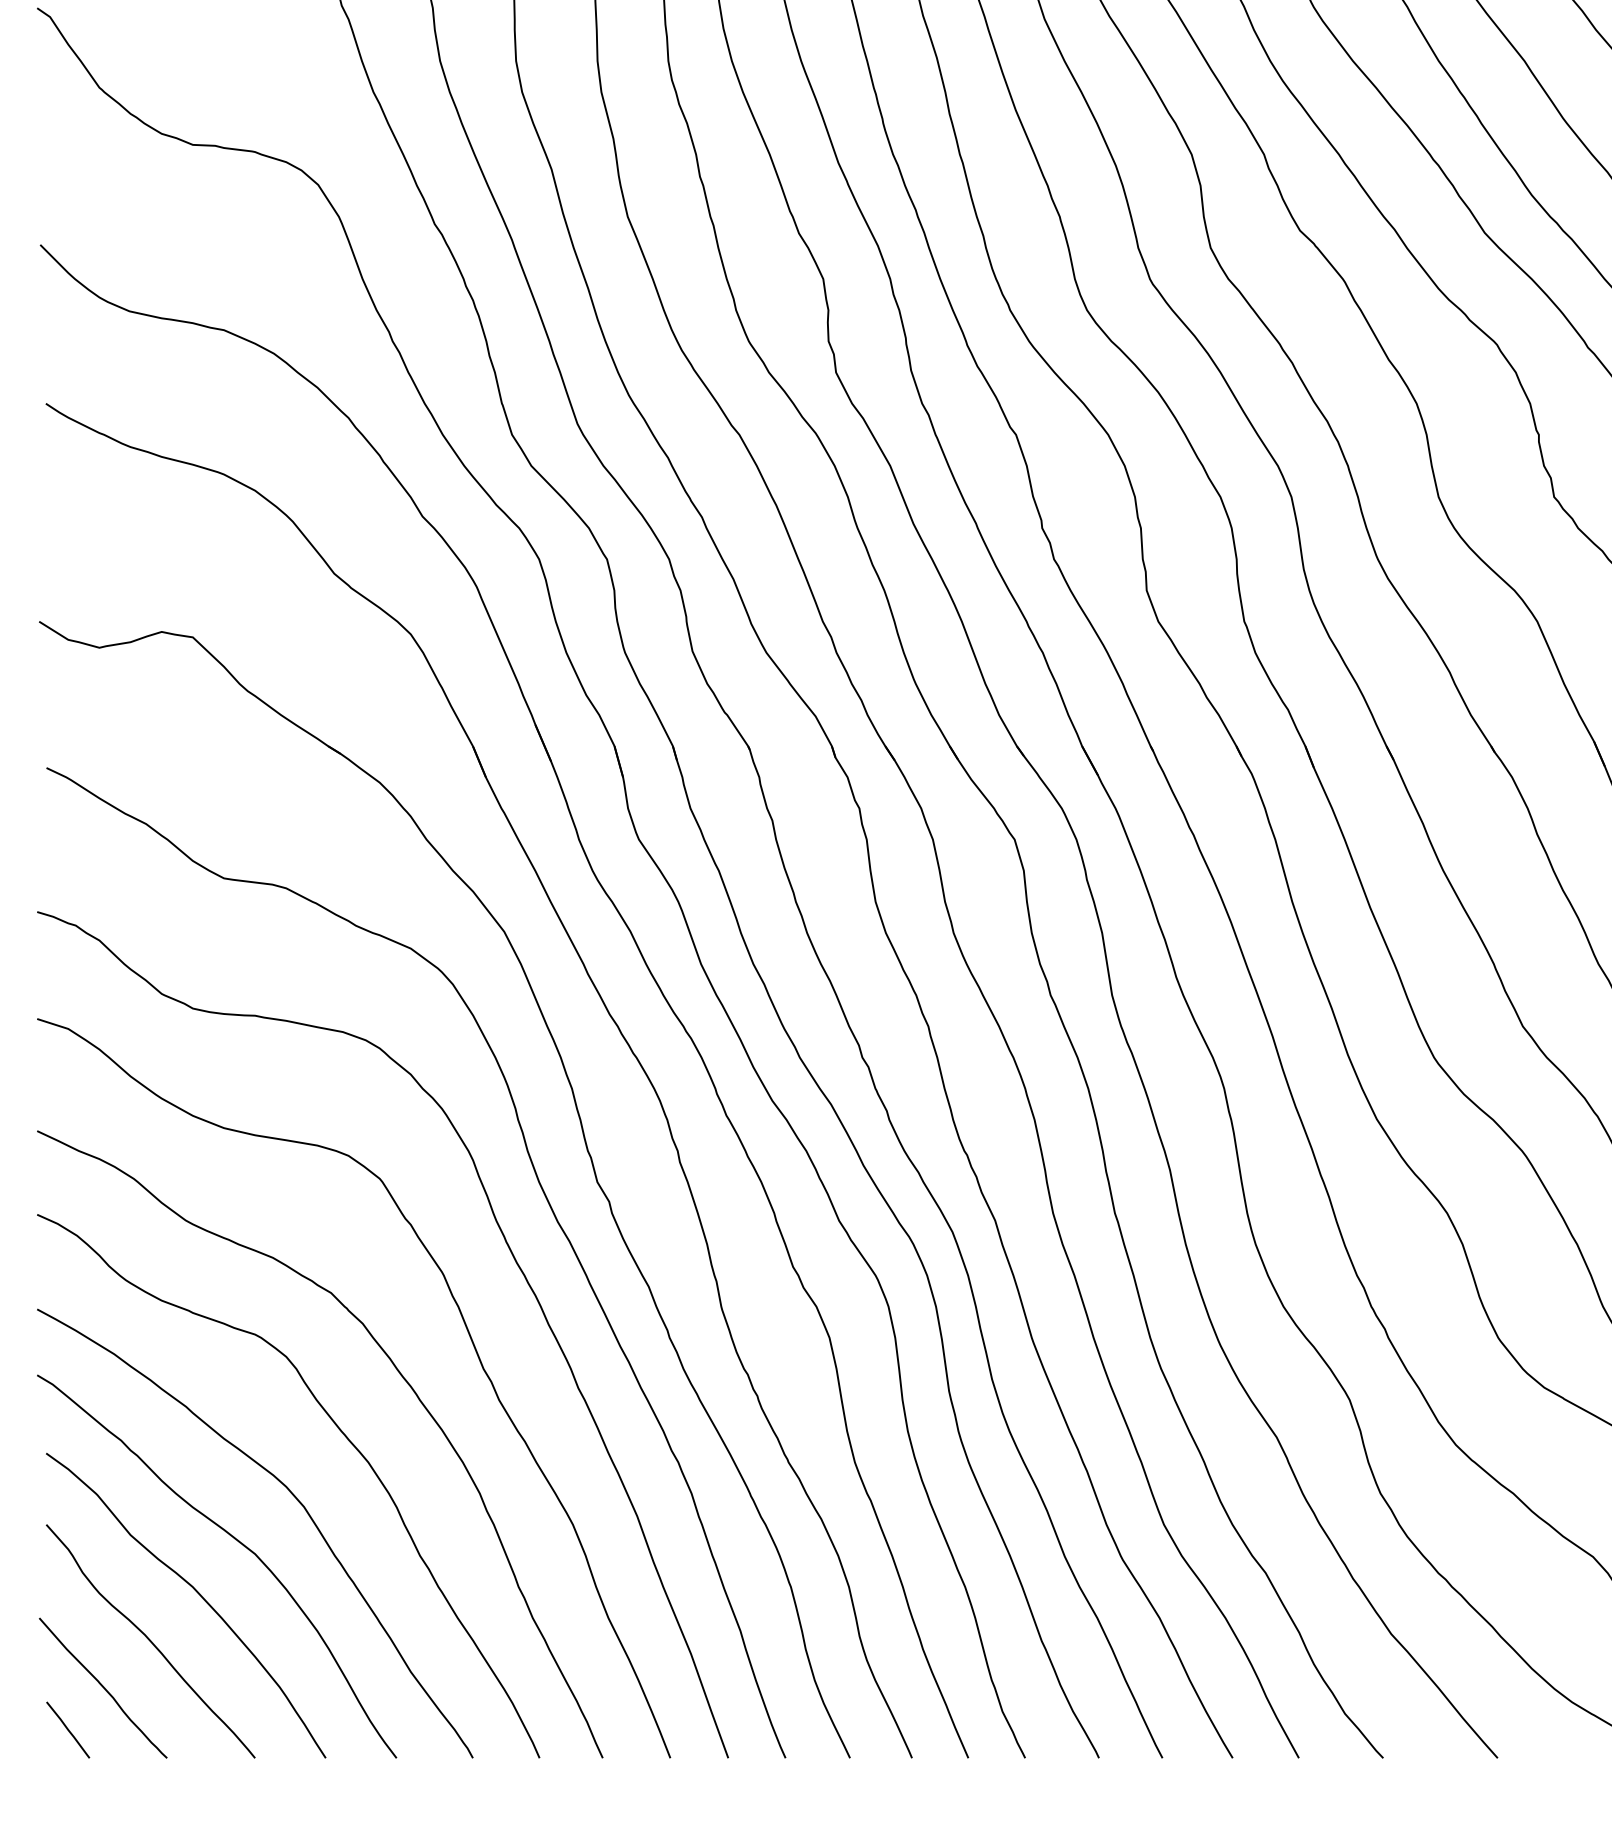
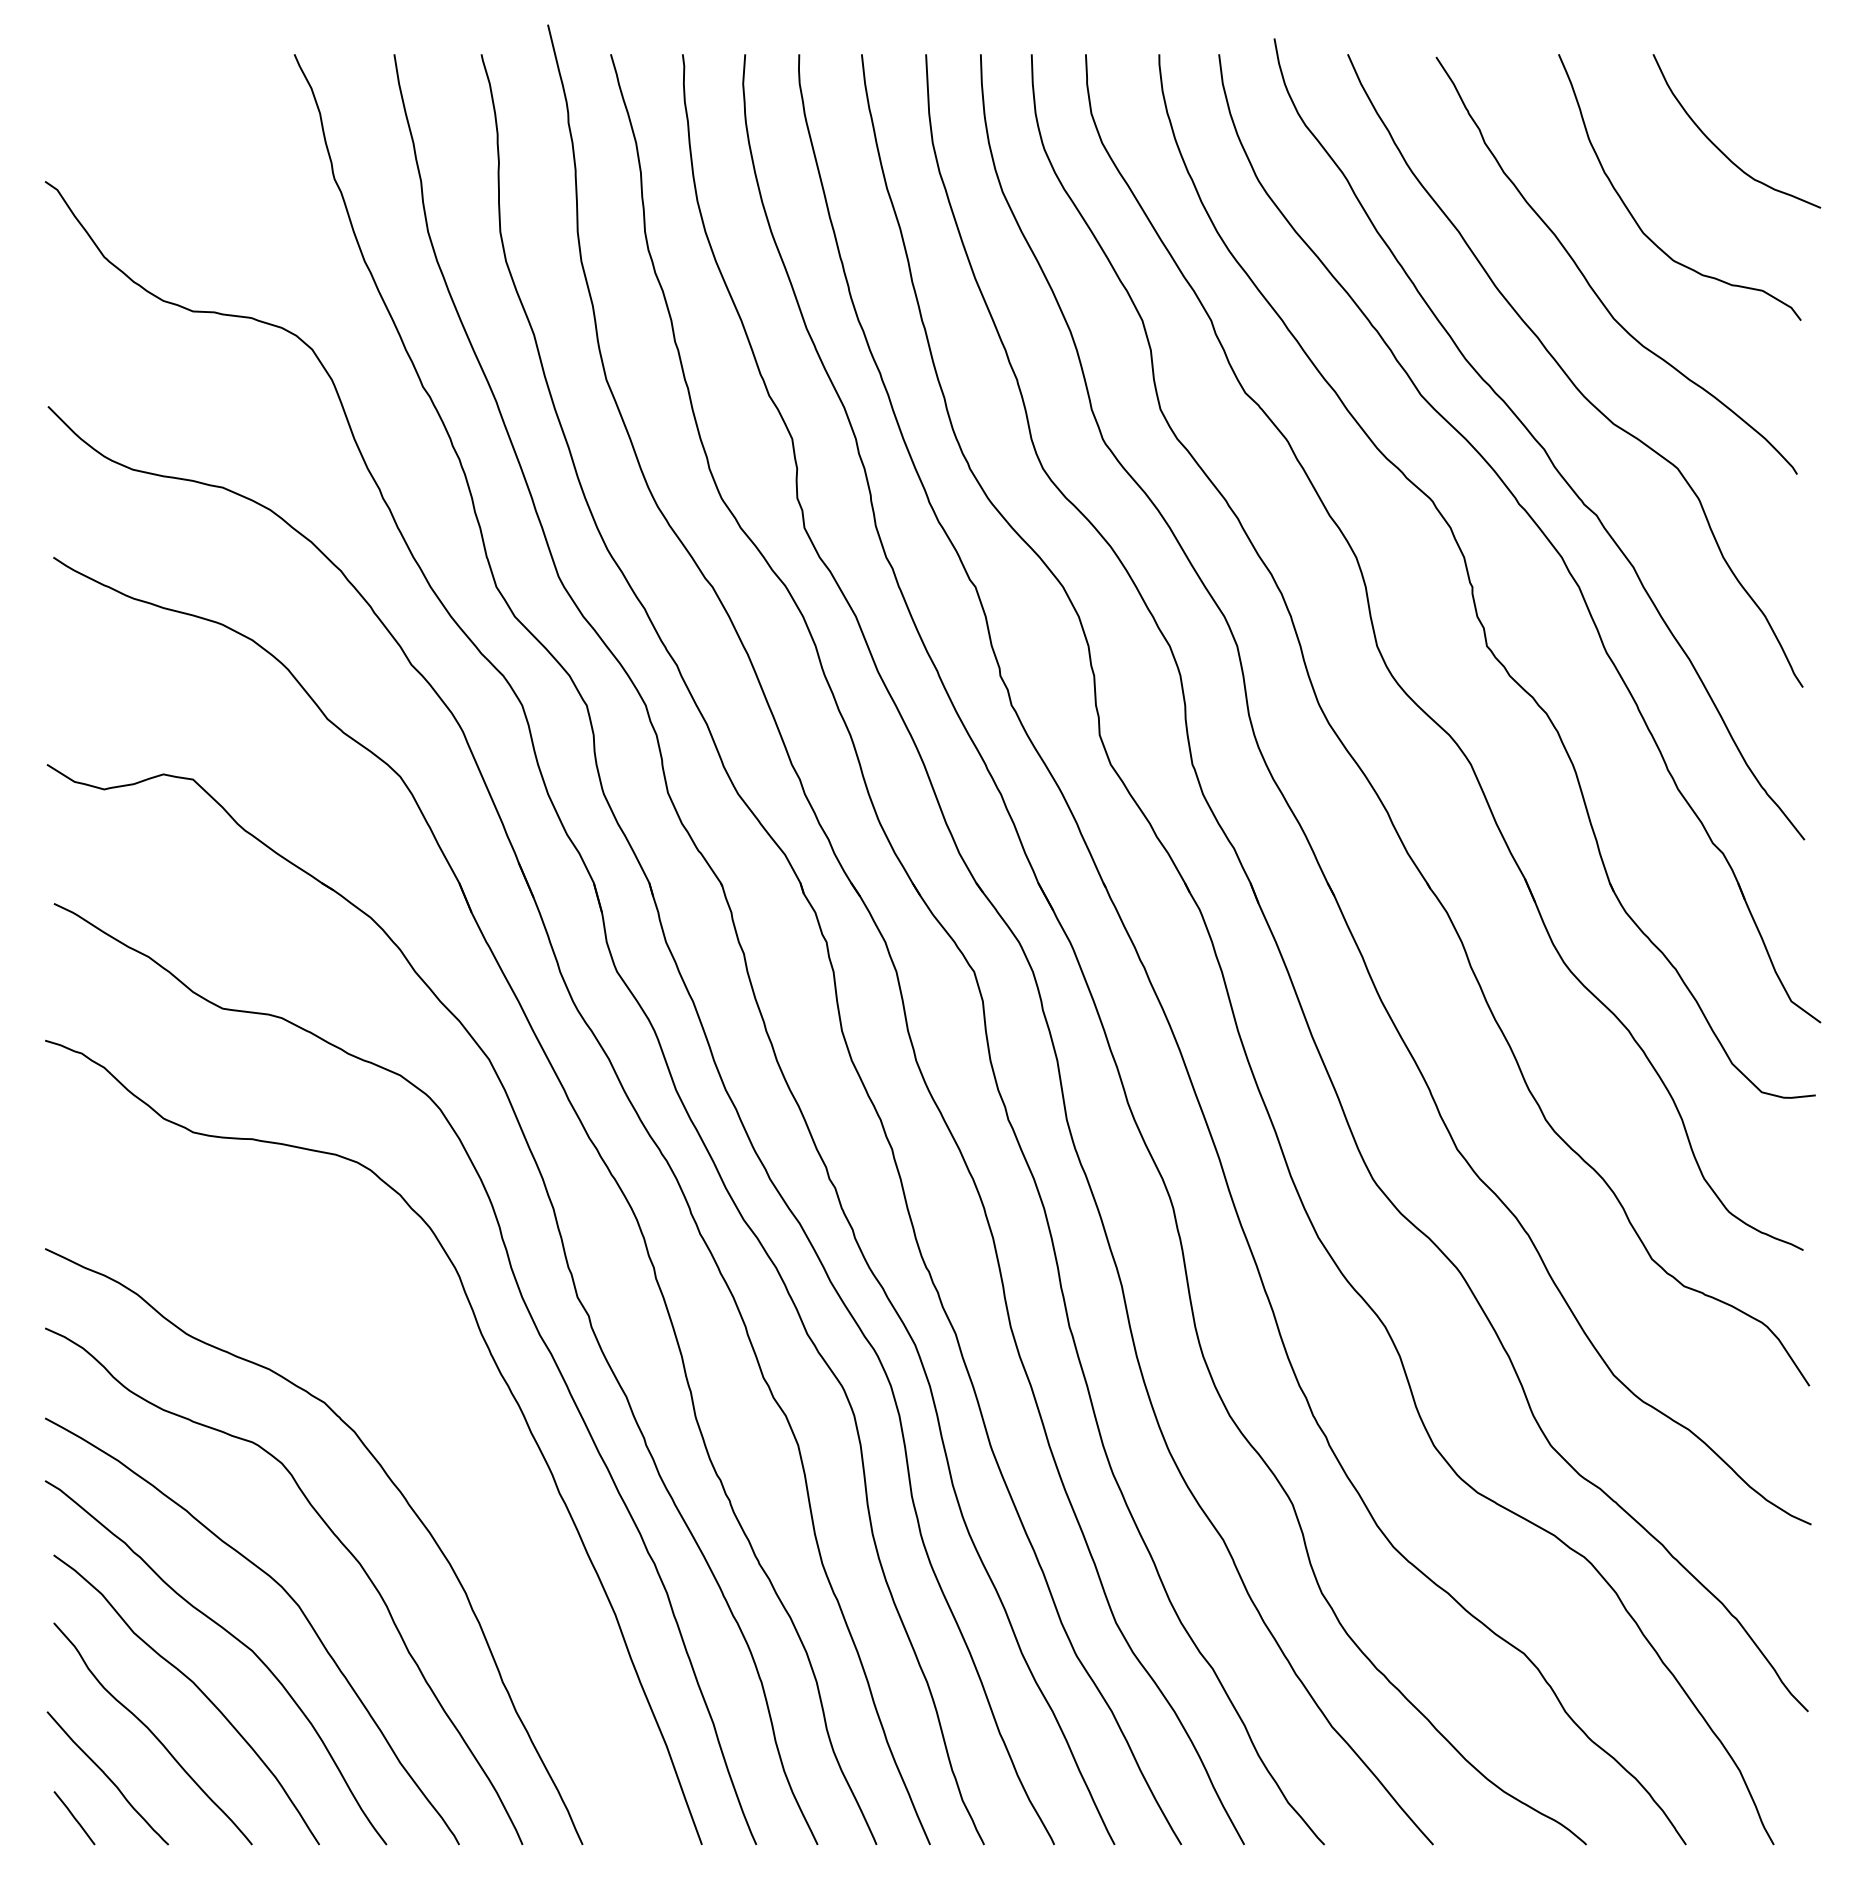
curve: (472, 1344) -> (458, 1451), removed

